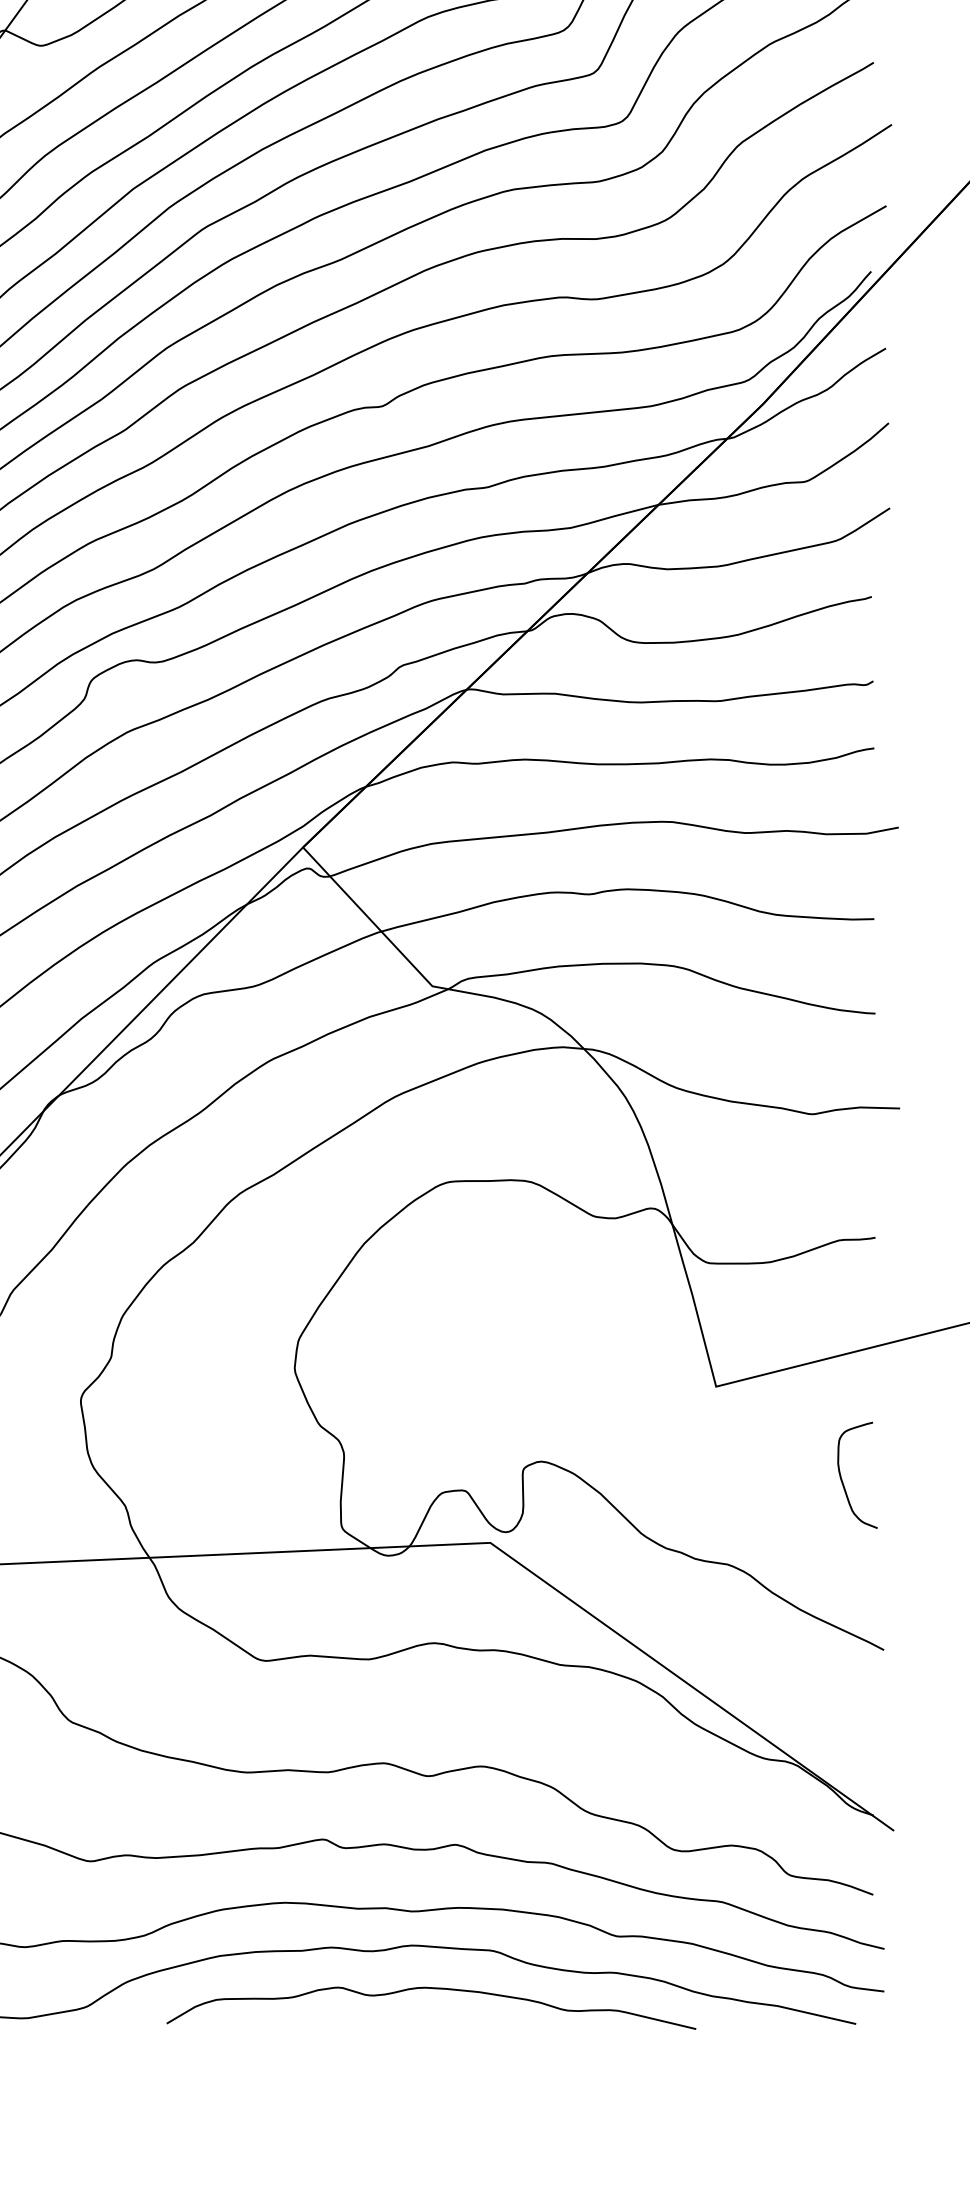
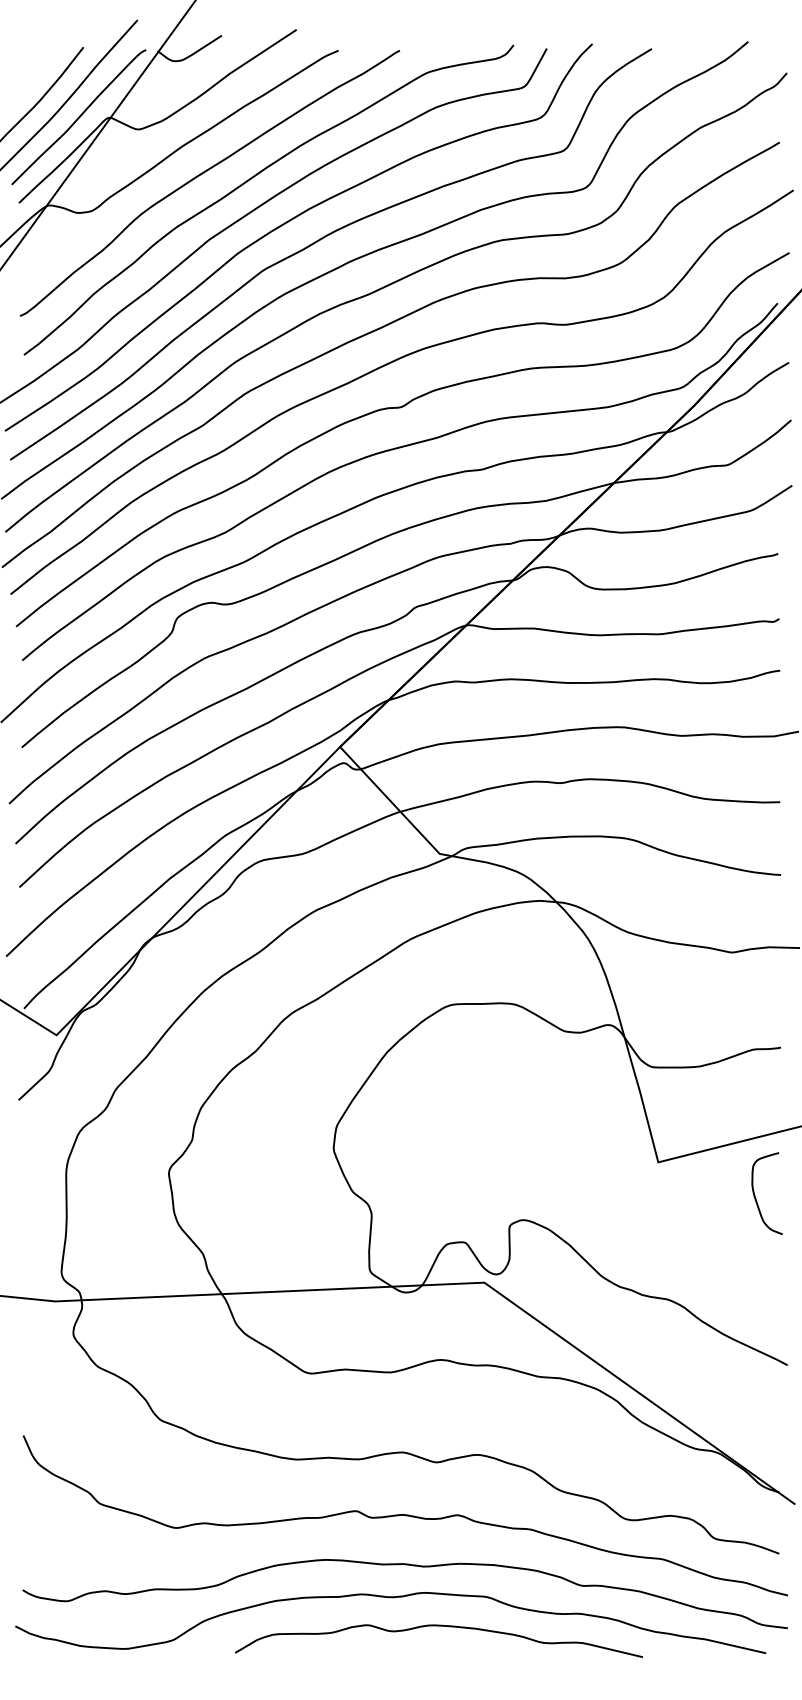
curve: (842, 1477) -> (755, 1195), moved

